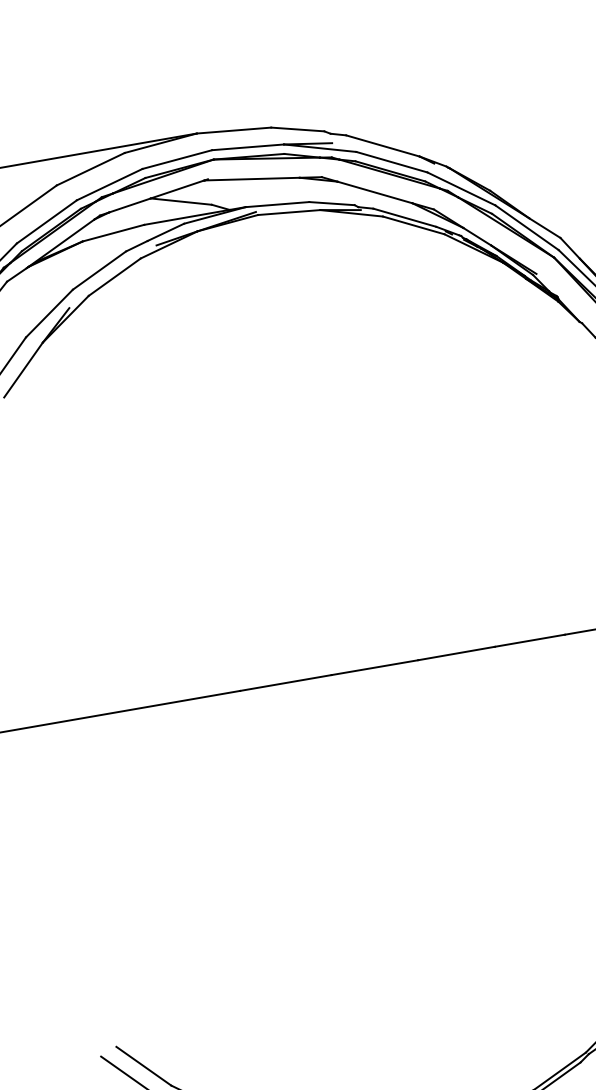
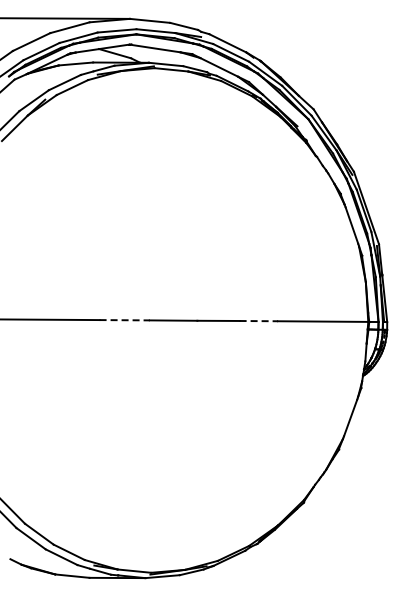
line: (531, 641) -> (259, 321), solid -> dashed
line: (287, 683) -> (125, 320), solid -> dashed

